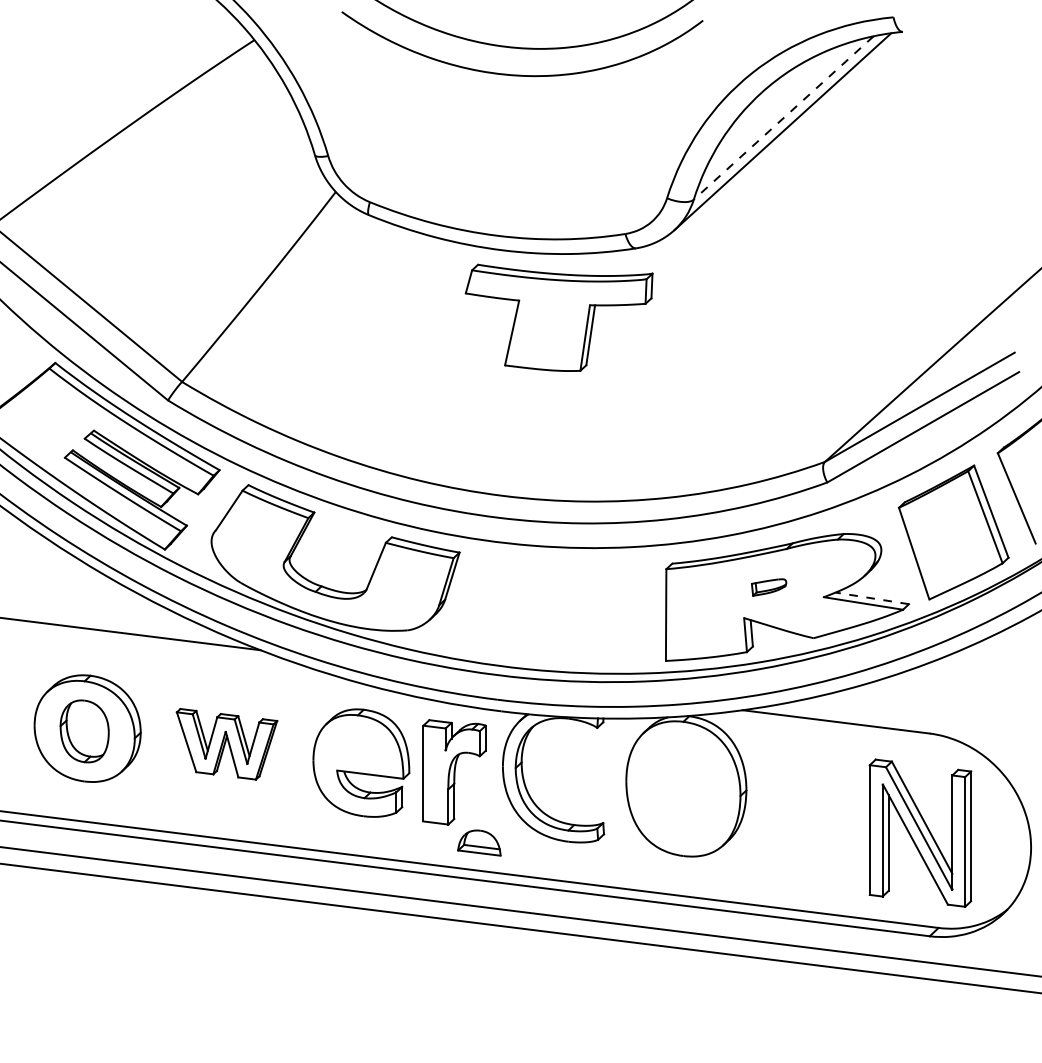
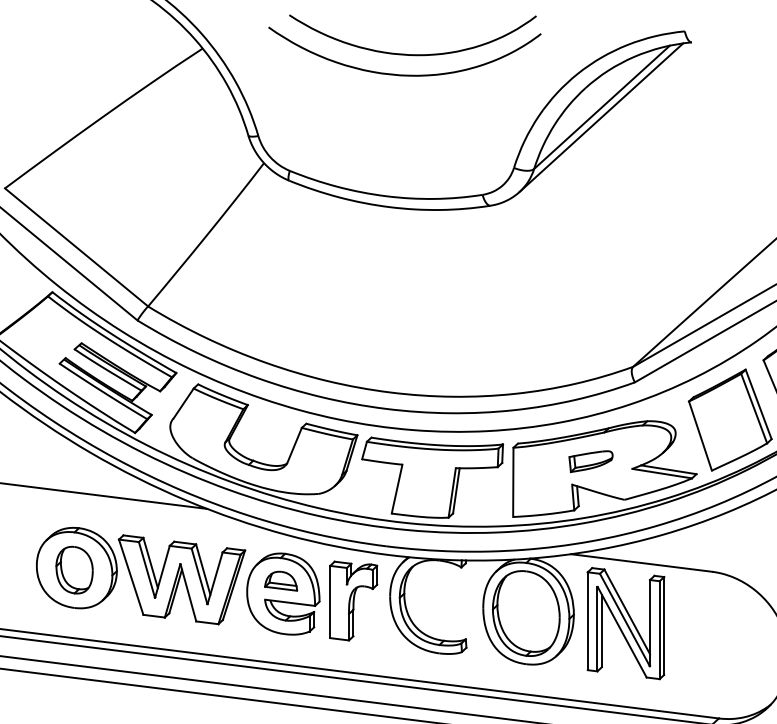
line: (783, 118) -> (601, 107), dashed -> solid
part: (558, 317) -> (432, 477), moved
part: (768, 587) -> (590, 461), size x1.67
line: (871, 598) -> (668, 469), dashed -> solid
part: (226, 744) -> (181, 580), size x1.67
part: (683, 788) -> (526, 613), added
part: (920, 832) -> (625, 623), moved
part: (479, 842) -> (281, 580), moved

